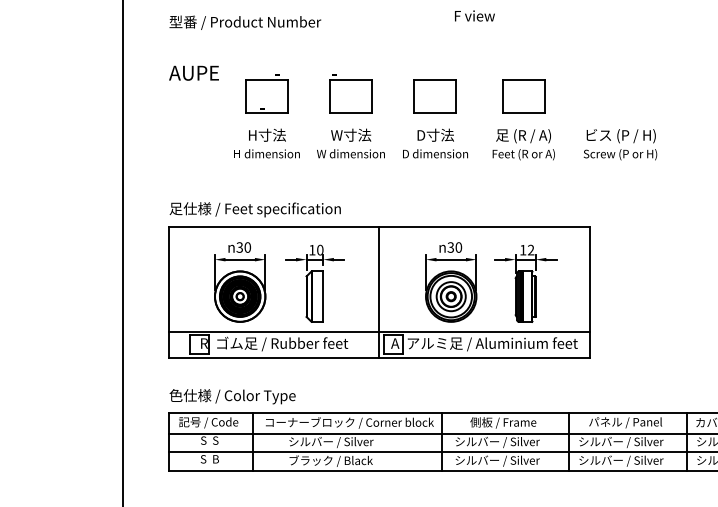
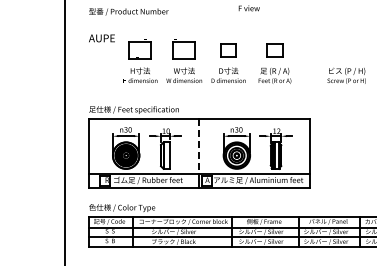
part: (435, 96) -> (228, 50), size x0.7
part: (522, 96) -> (274, 50), size x0.7
text: (620, 143) -> (346, 75), moved
line: (379, 279) -> (199, 146), solid -> dashed

